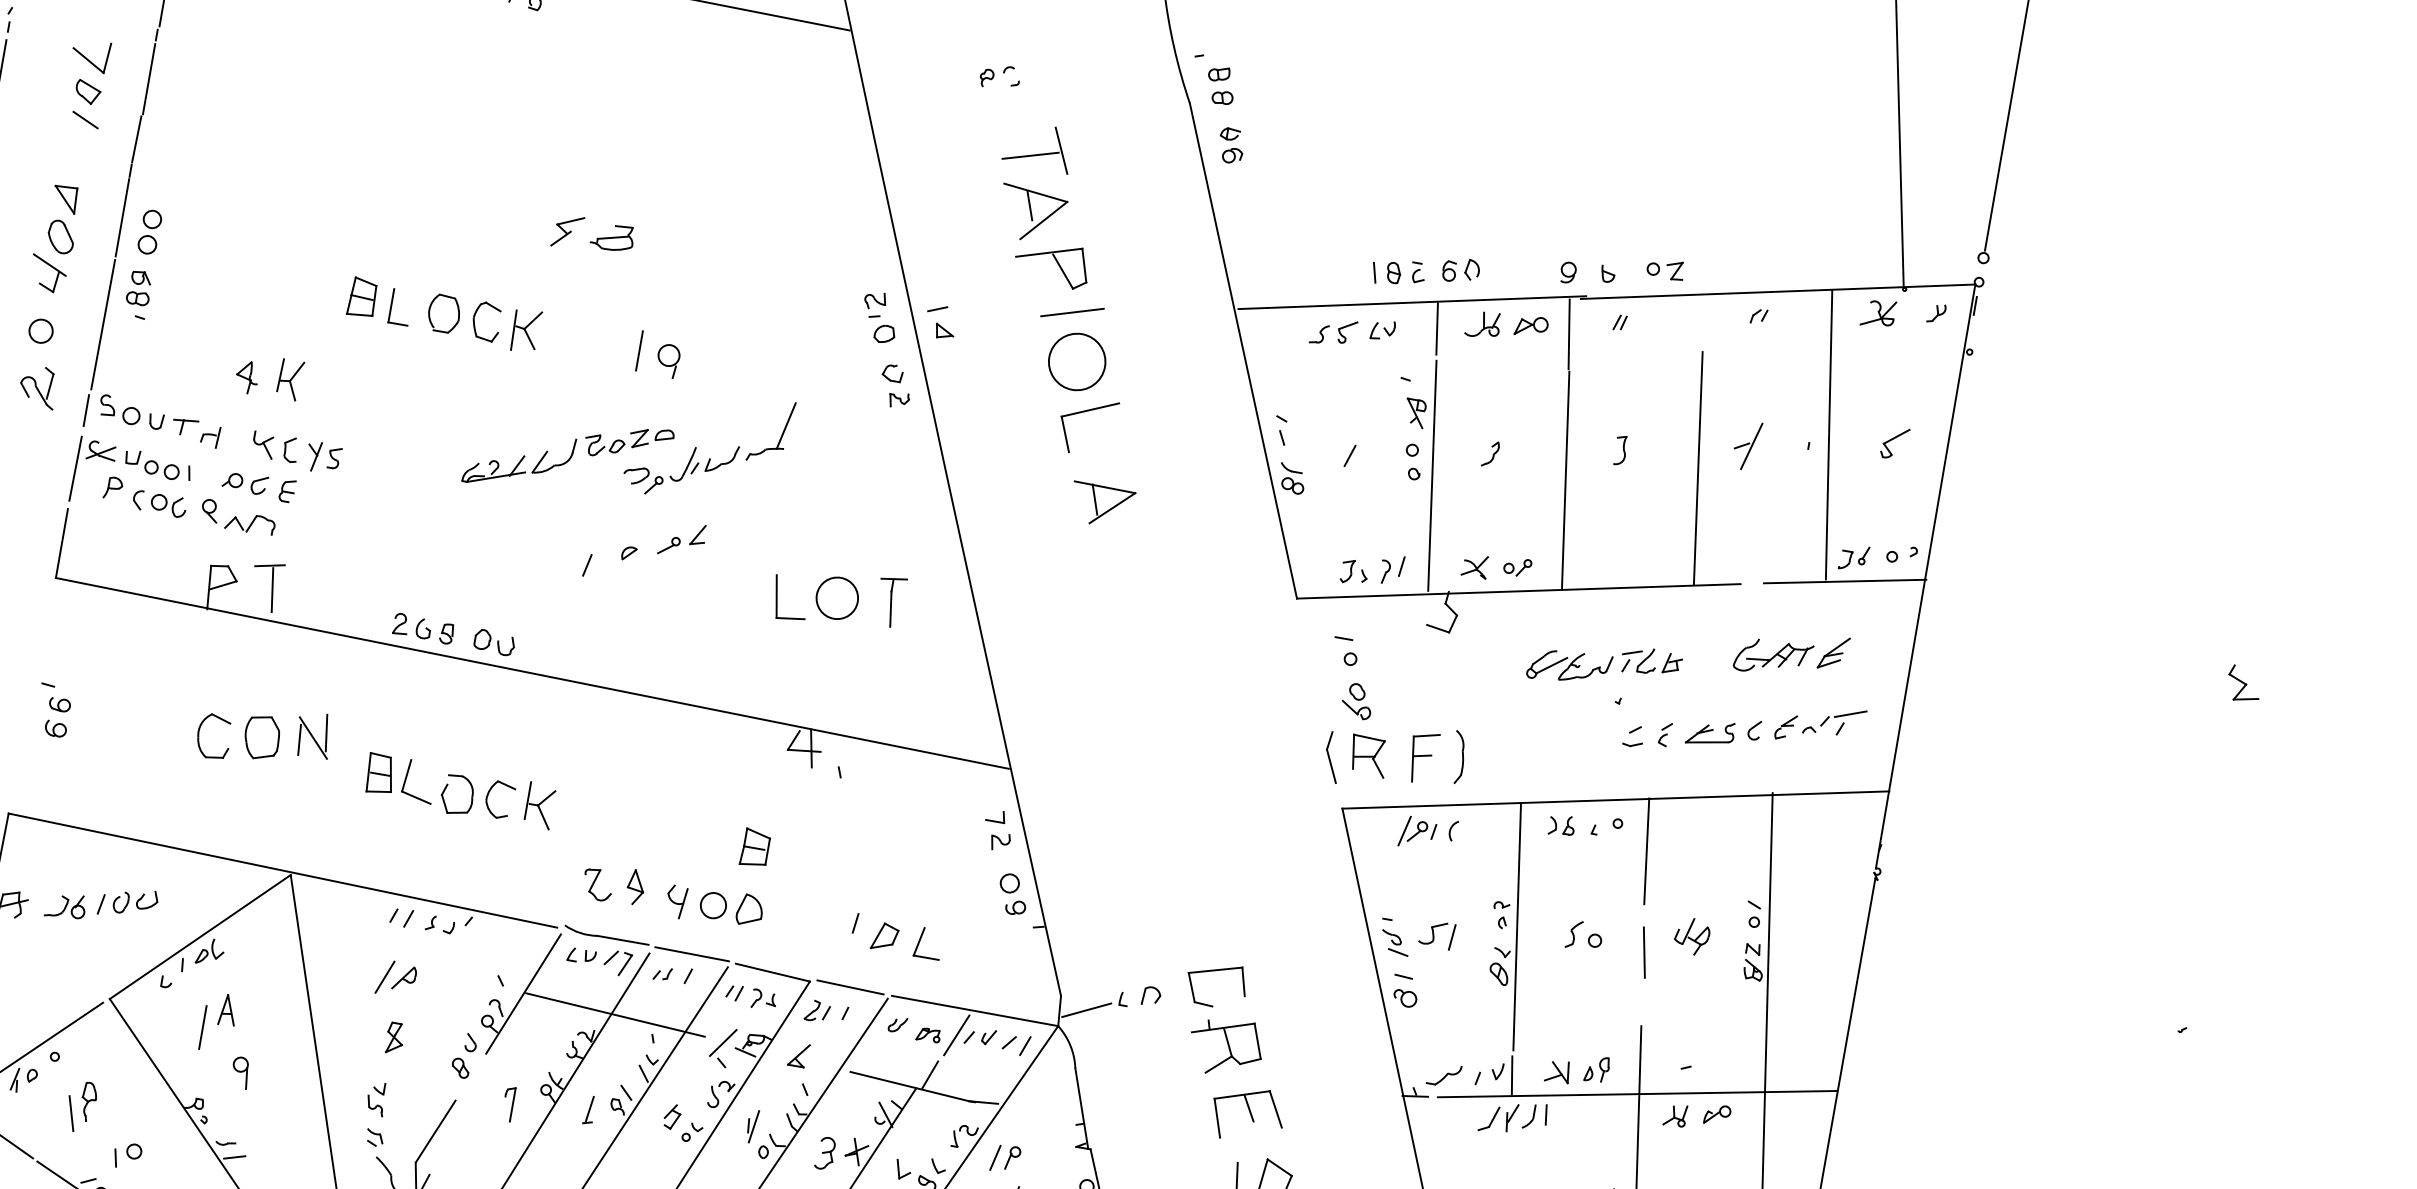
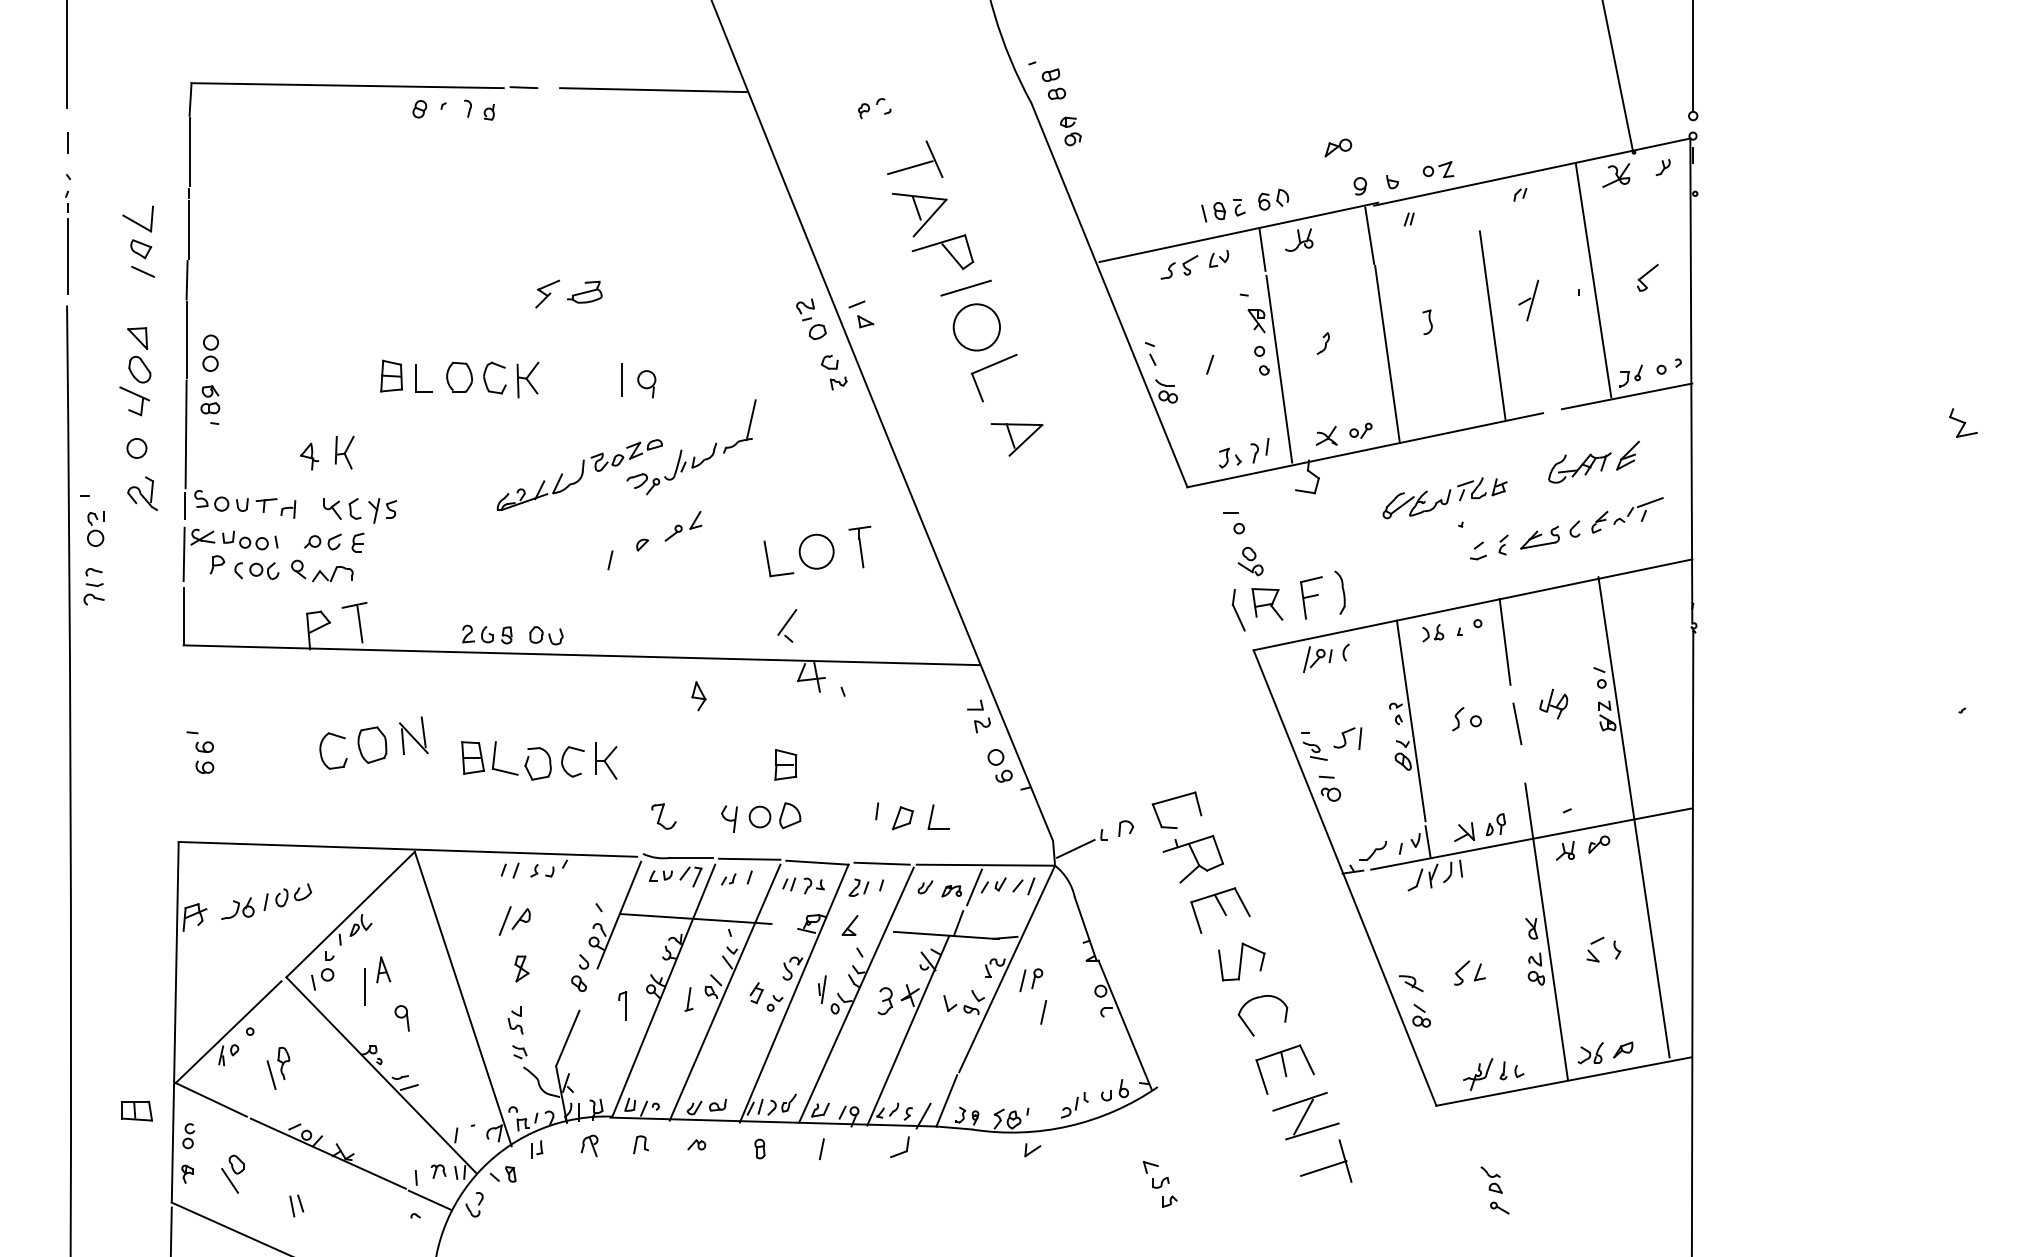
part: (1531, 326) -> (1338, 147), moved
part: (635, 887) -> (698, 696), moved
part: (722, 1046) -> (787, 625), moved
part: (127, 1156) -> (322, 979), moved

